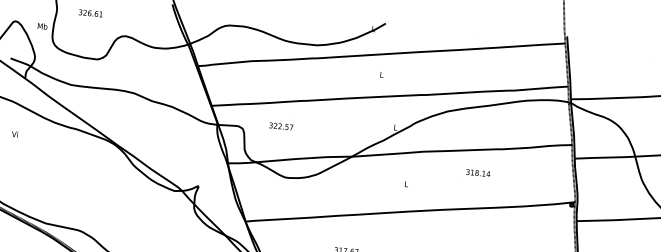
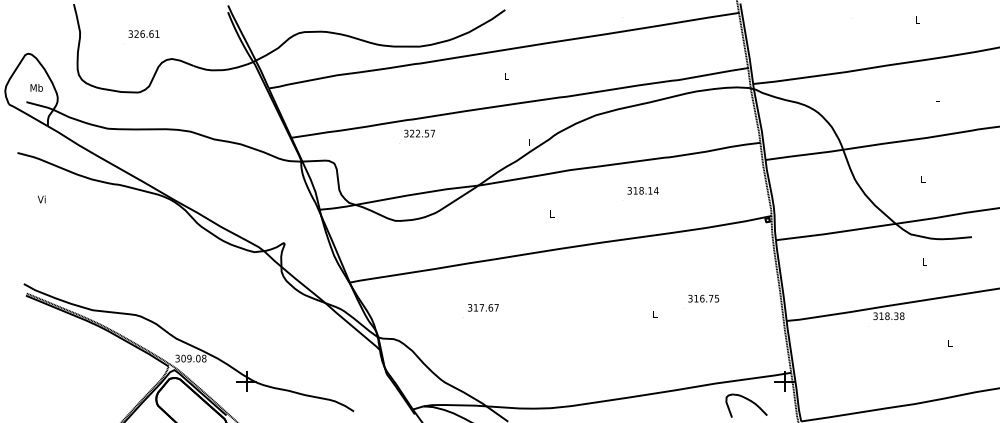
text: (90, 12) -> (143, 33), moved
text: (42, 26) -> (36, 87), moved
text: (281, 126) -> (419, 133), moved

